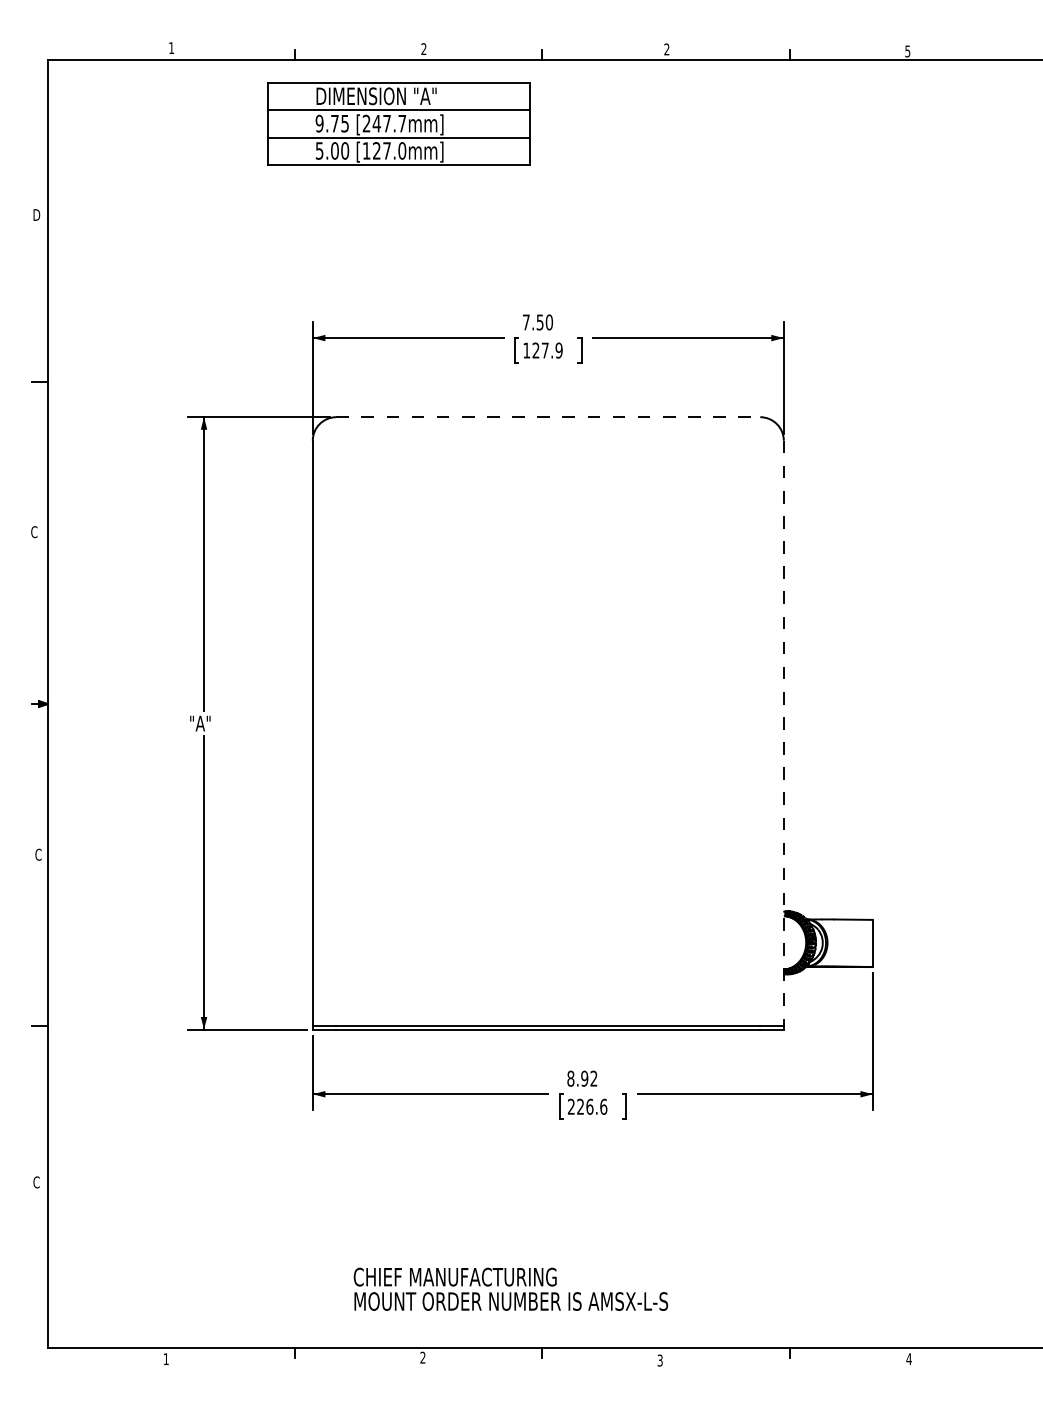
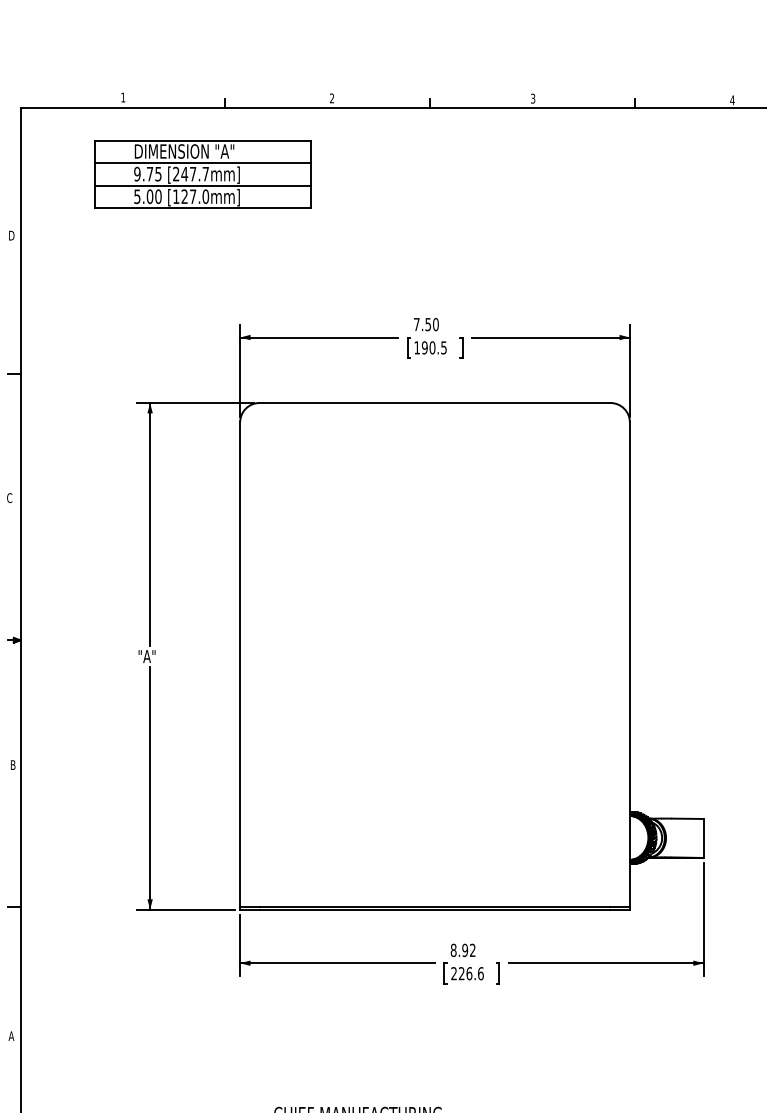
text: (666, 49) -> (532, 98), 2 -> 3
text: (907, 51) -> (732, 100), 5 -> 4
part: (398, 123) -> (202, 174), moved
text: (547, 350) -> (434, 347), 127.9 -> 190.5
line: (548, 417) -> (435, 403), dashed -> solid
line: (783, 732) -> (629, 663), dashed -> solid
text: (38, 854) -> (13, 764), C -> B
text: (36, 1182) -> (11, 1036), C -> A

